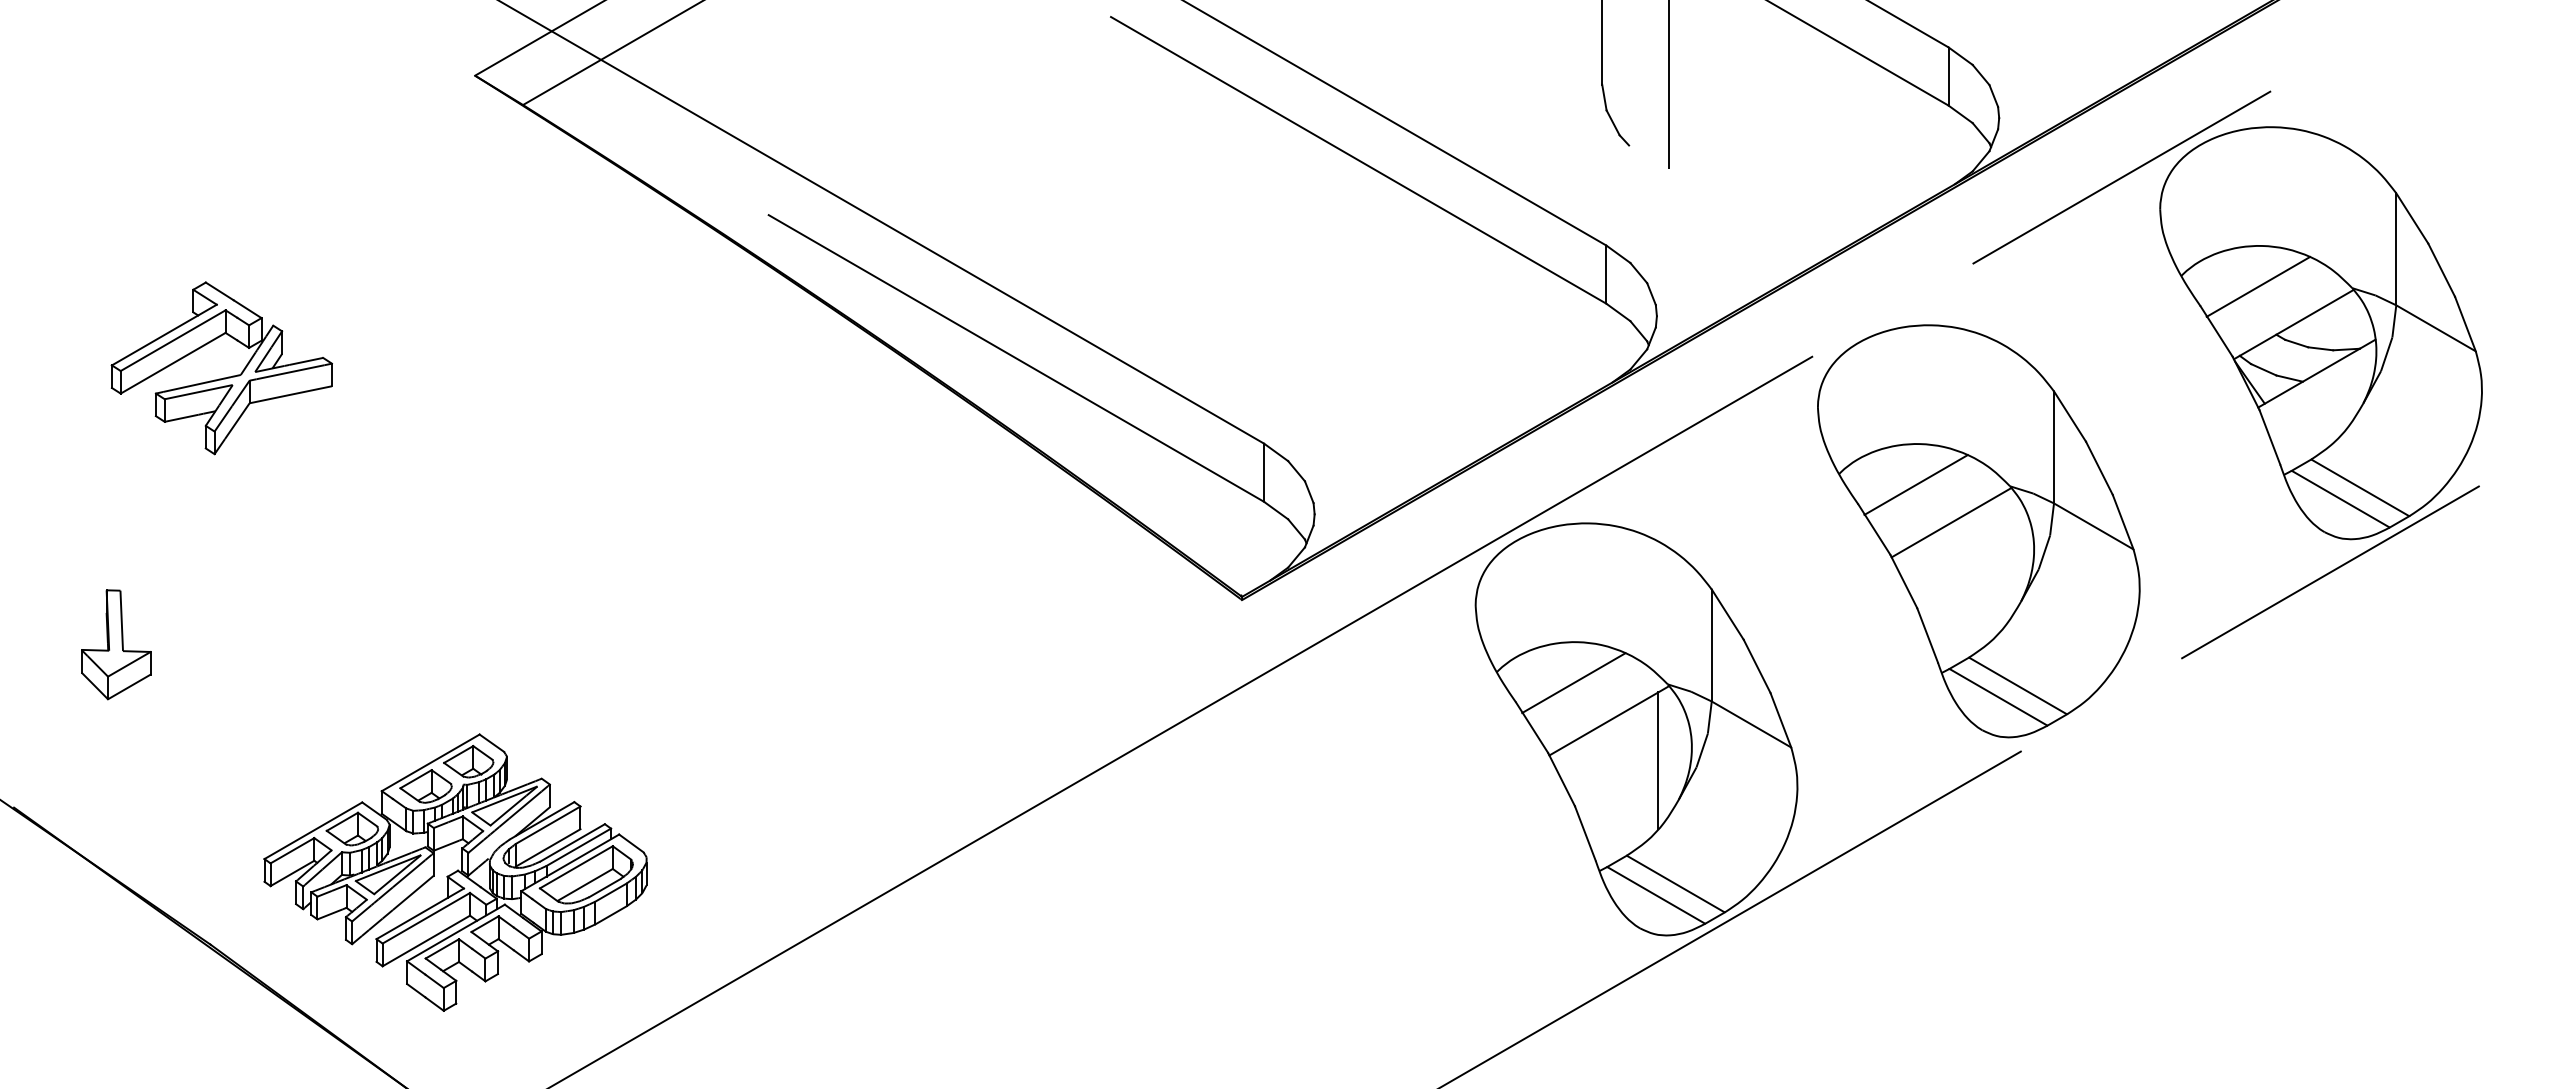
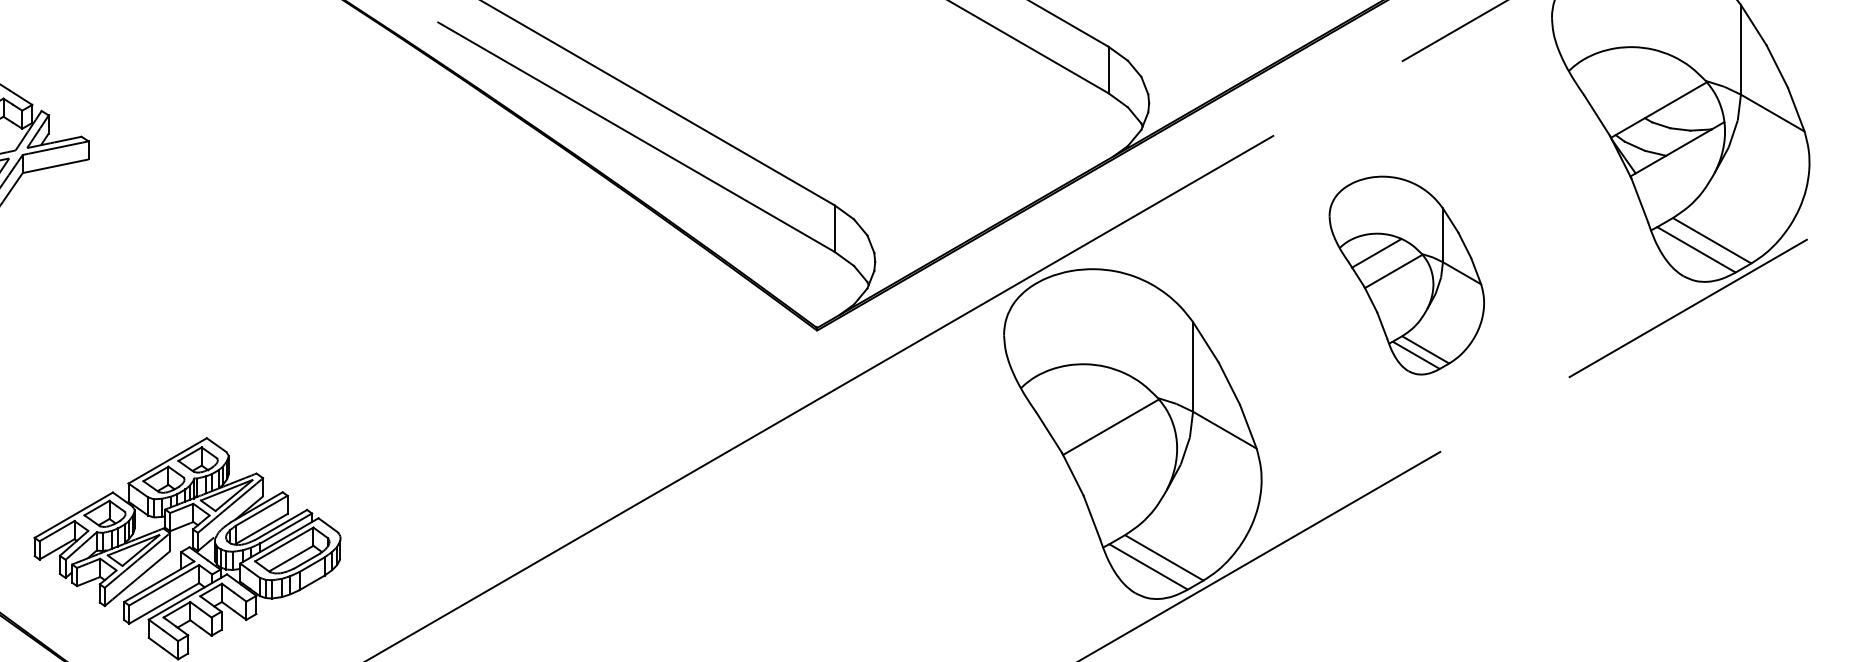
line: (2258, 286) -> (1630, 79), removed
part: (1978, 531) -> (1406, 275), size x0.6
line: (1573, 683) -> (1082, 397), removed
line: (1658, 760) -> (1150, 458), removed

